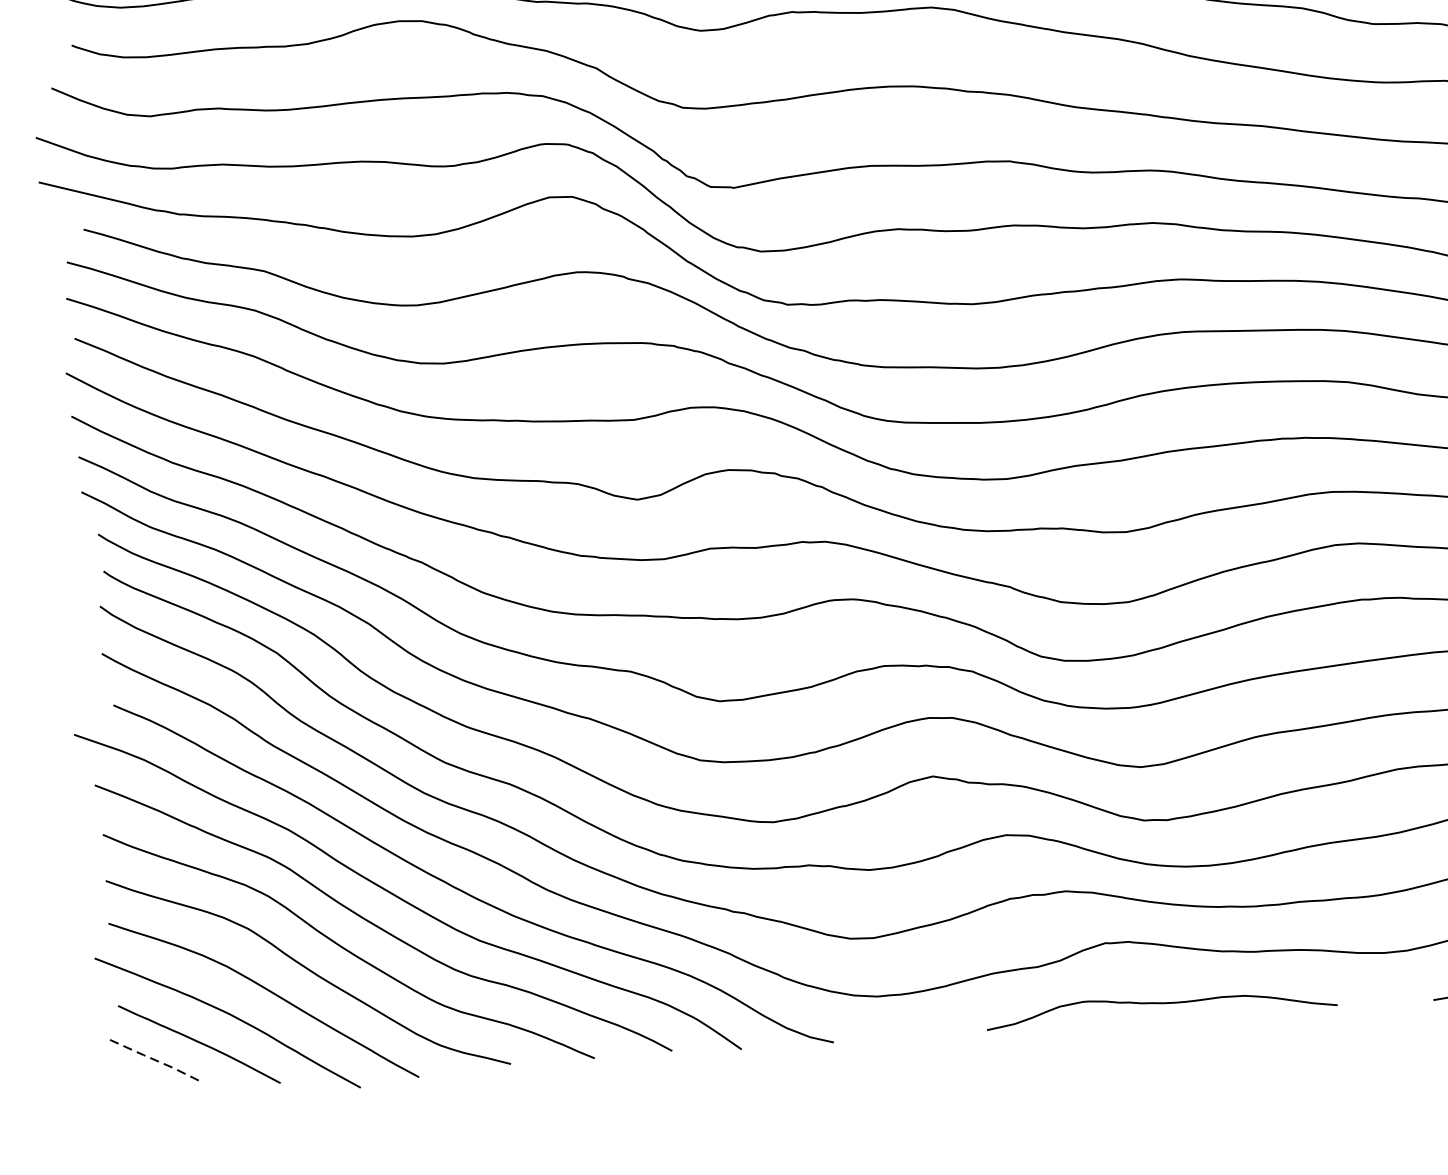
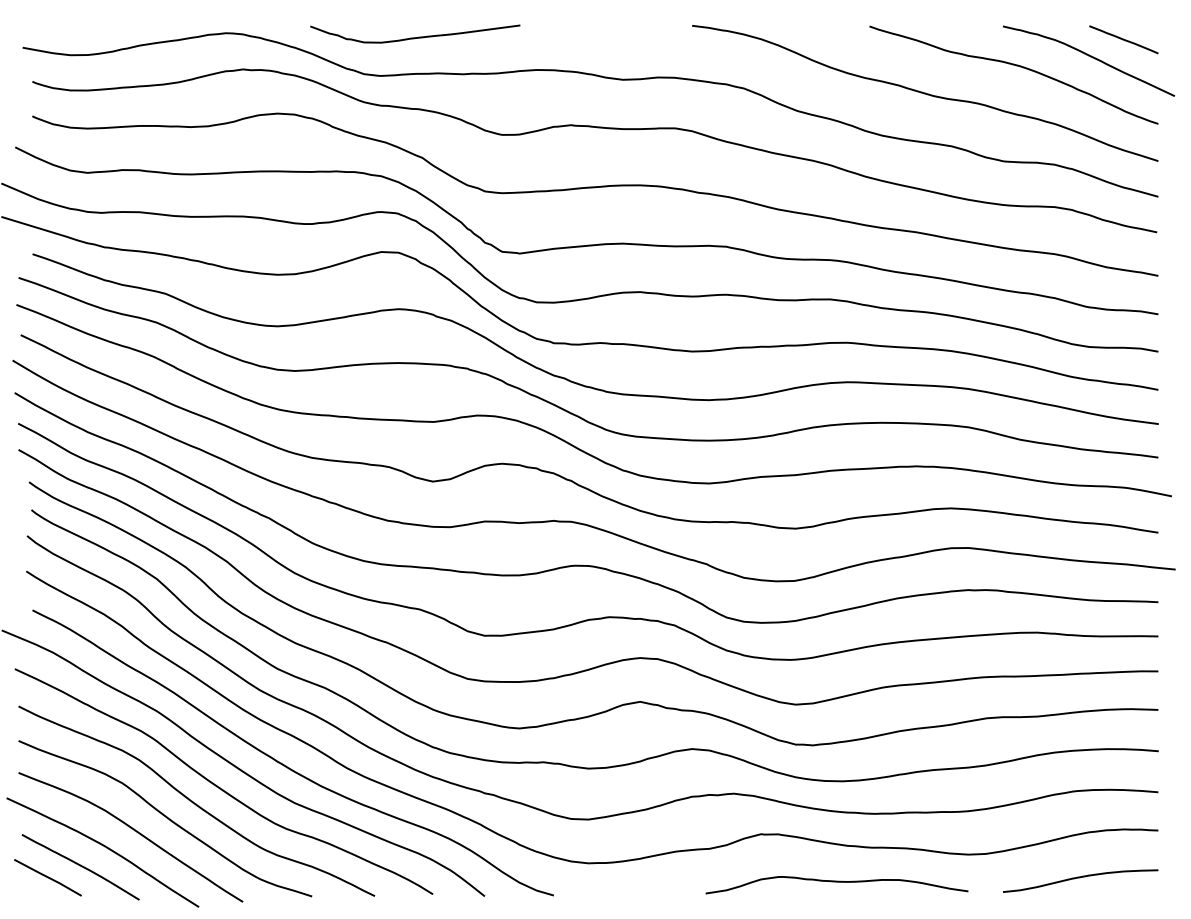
curve: (1160, 1004) -> (836, 882), moved
line: (157, 1060) -> (48, 877), dashed -> solid

